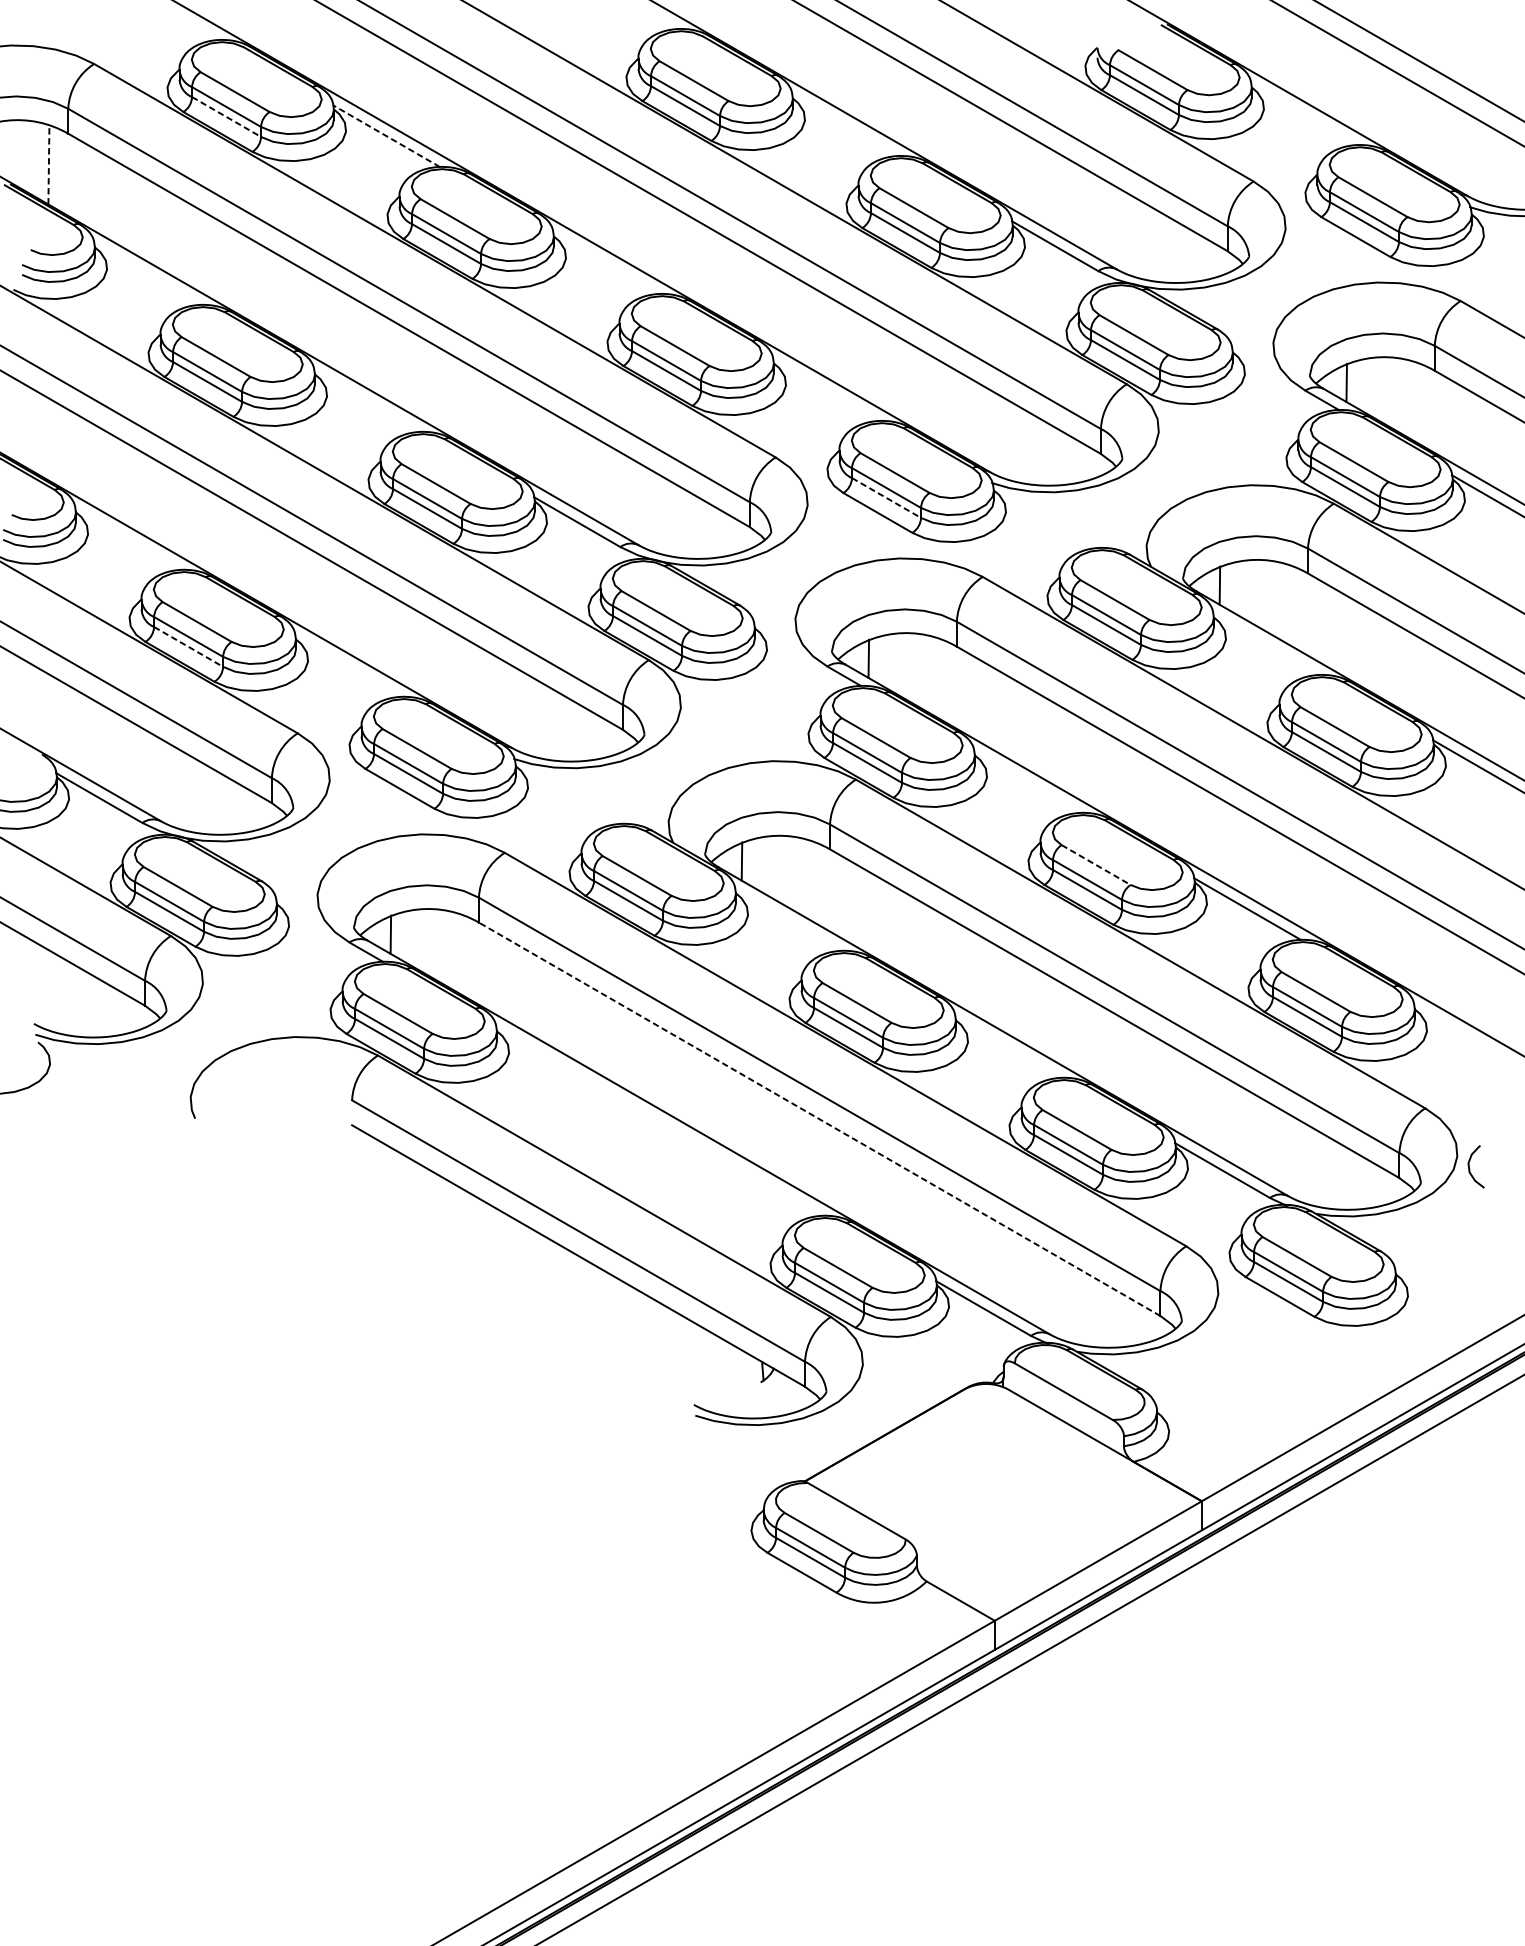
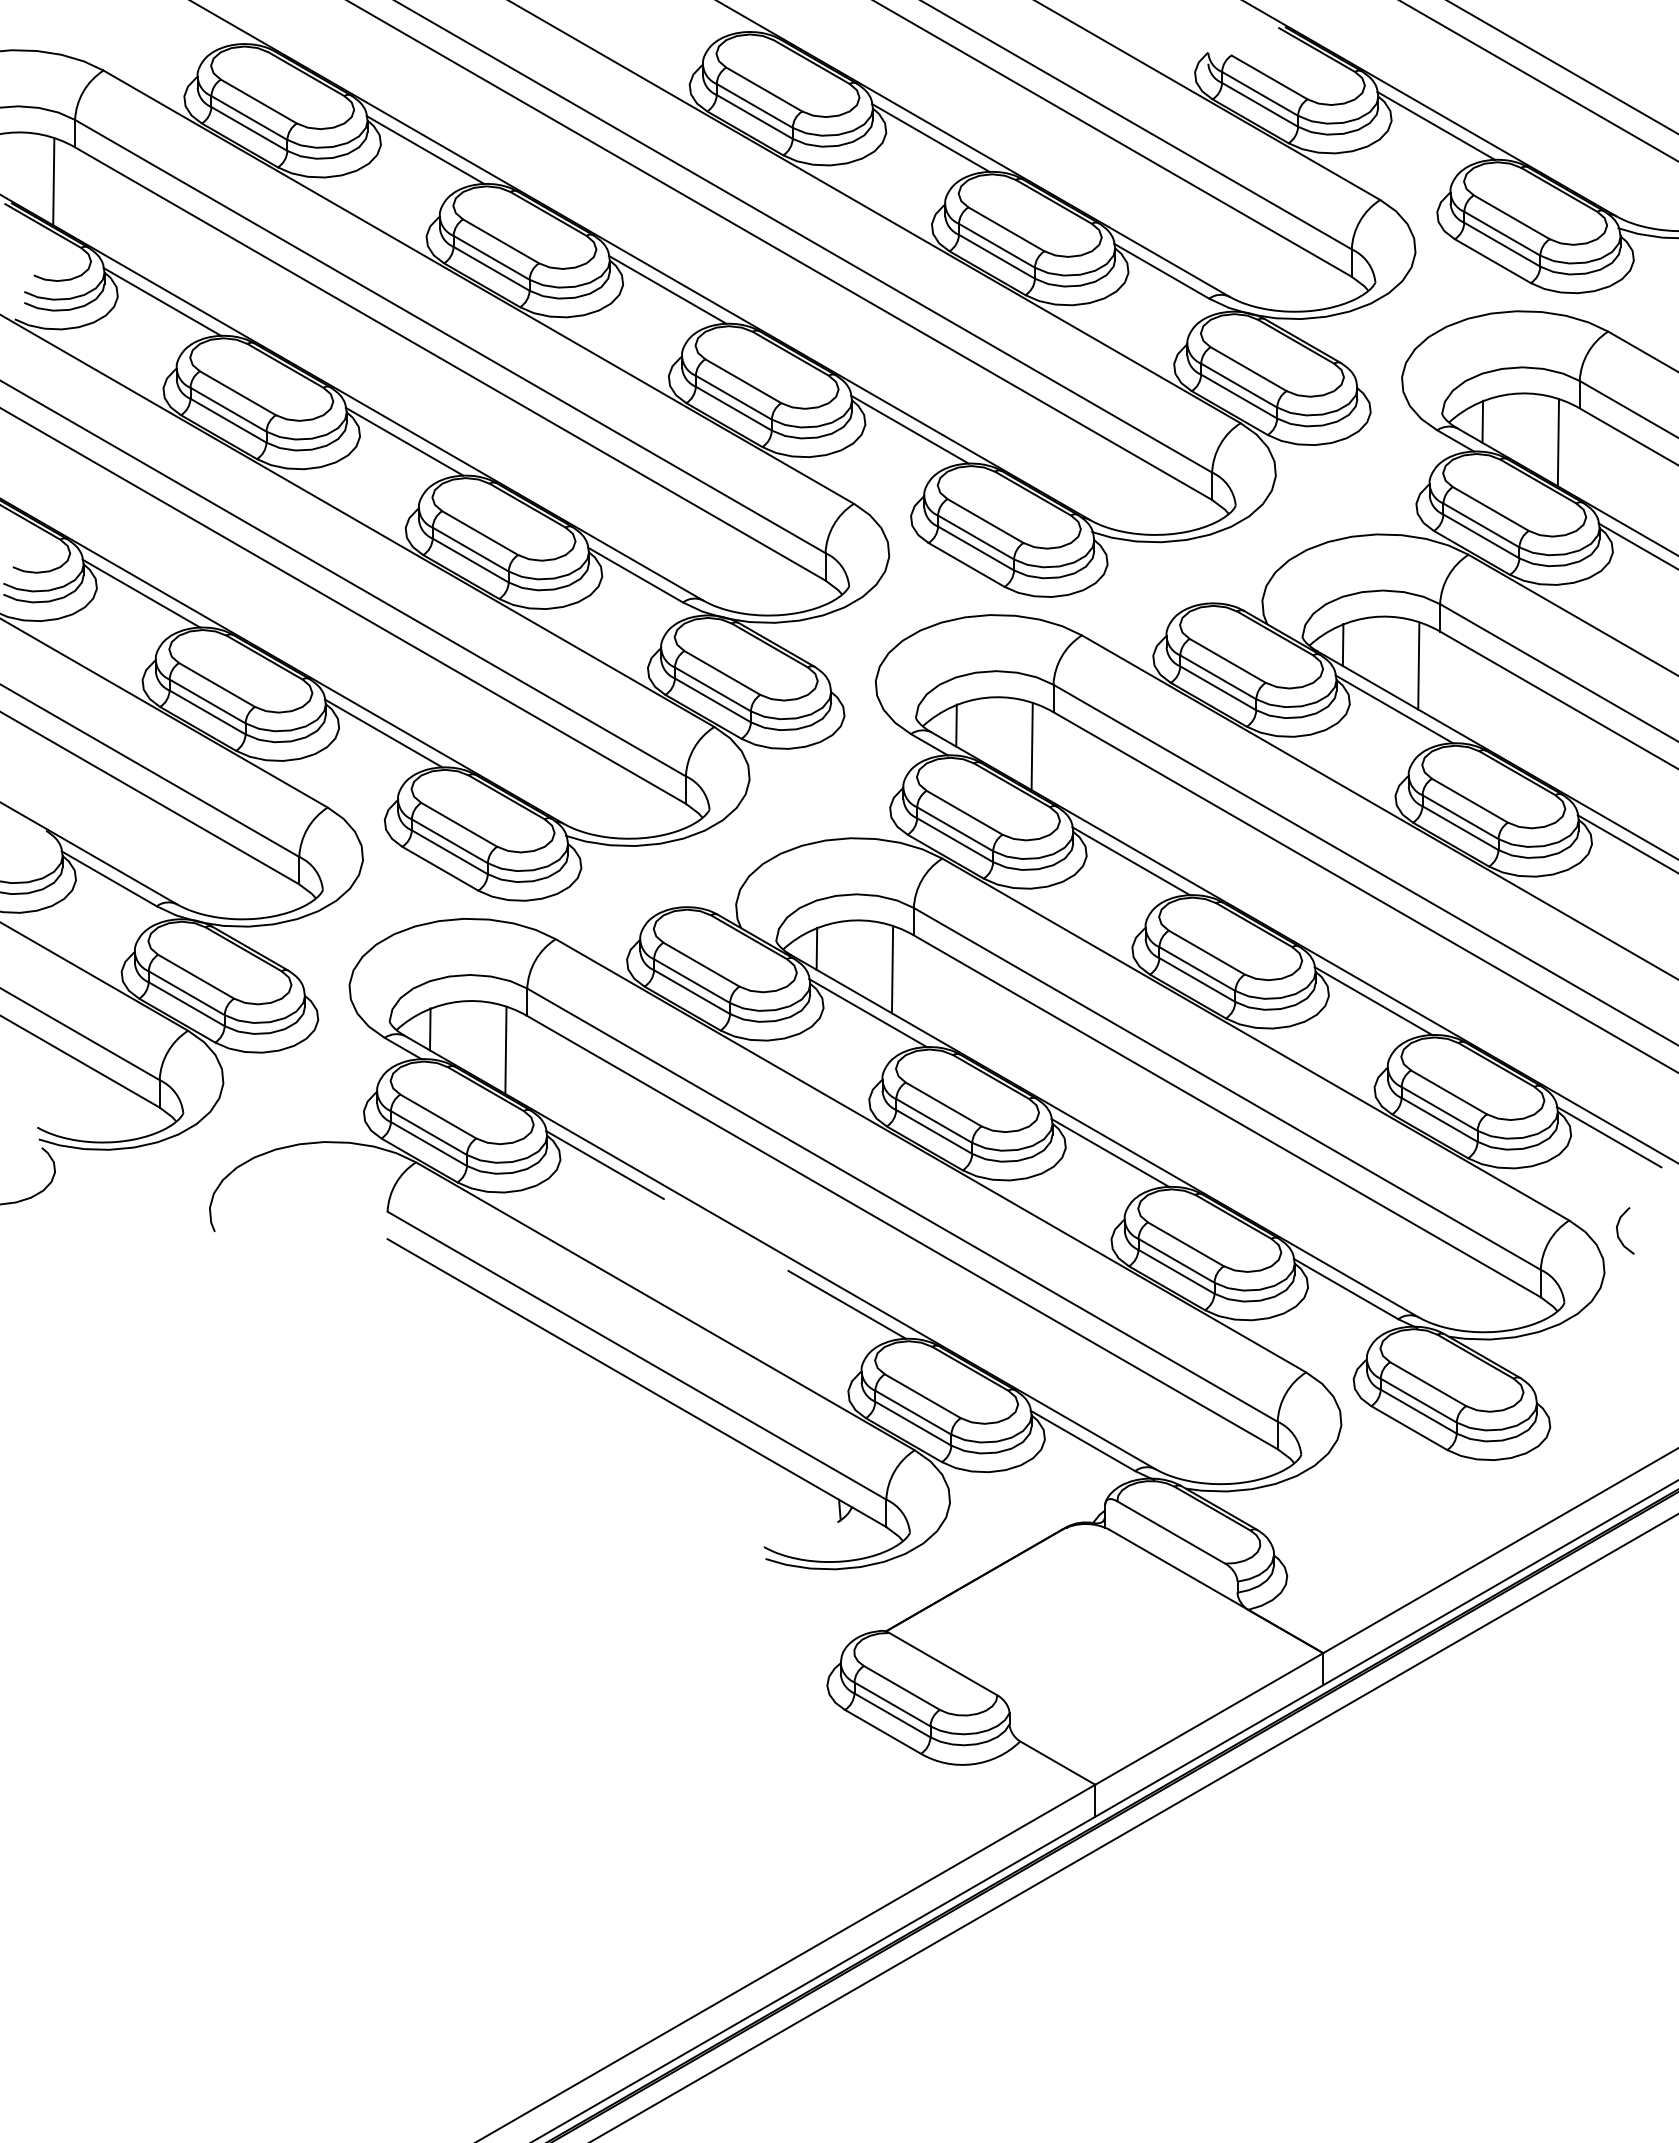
line: (1304, 113) -> (1436, 125), added
line: (226, 117) -> (249, 129), dashed -> solid
line: (845, 124) -> (930, 137), added
line: (386, 136) -> (425, 150), dashed -> solid
line: (48, 164) -> (53, 181), dashed -> solid
line: (606, 262) -> (667, 289), added
line: (147, 273) -> (162, 301), added
line: (826, 389) -> (909, 429), added
line: (367, 400) -> (404, 441), added
line: (1415, 401) -> (1558, 442), added
line: (886, 498) -> (976, 548), dashed -> solid
line: (128, 538) -> (141, 593), added
line: (1288, 604) -> (1418, 665), added
line: (1266, 644) -> (1394, 709), added
line: (188, 646) -> (207, 712), dashed -> solid
line: (348, 666) -> (383, 733), added
line: (936, 677) -> (1031, 746), added
line: (1027, 782) -> (1131, 861), added
line: (1095, 864) -> (1206, 952), dashed -> solid
line: (810, 880) -> (892, 969), added
line: (788, 920) -> (868, 1013), added
line: (459, 953) -> (505, 1050), added
line: (1460, 1032) -> (1608, 1136), added
line: (1008, 1046) -> (1110, 1152), added
line: (549, 1058) -> (604, 1165), added
line: (819, 1119) -> (902, 1232), dashed -> solid
curve: (1469, 1166) -> (1618, 1230), moved
line: (769, 1184) -> (847, 1304), added

